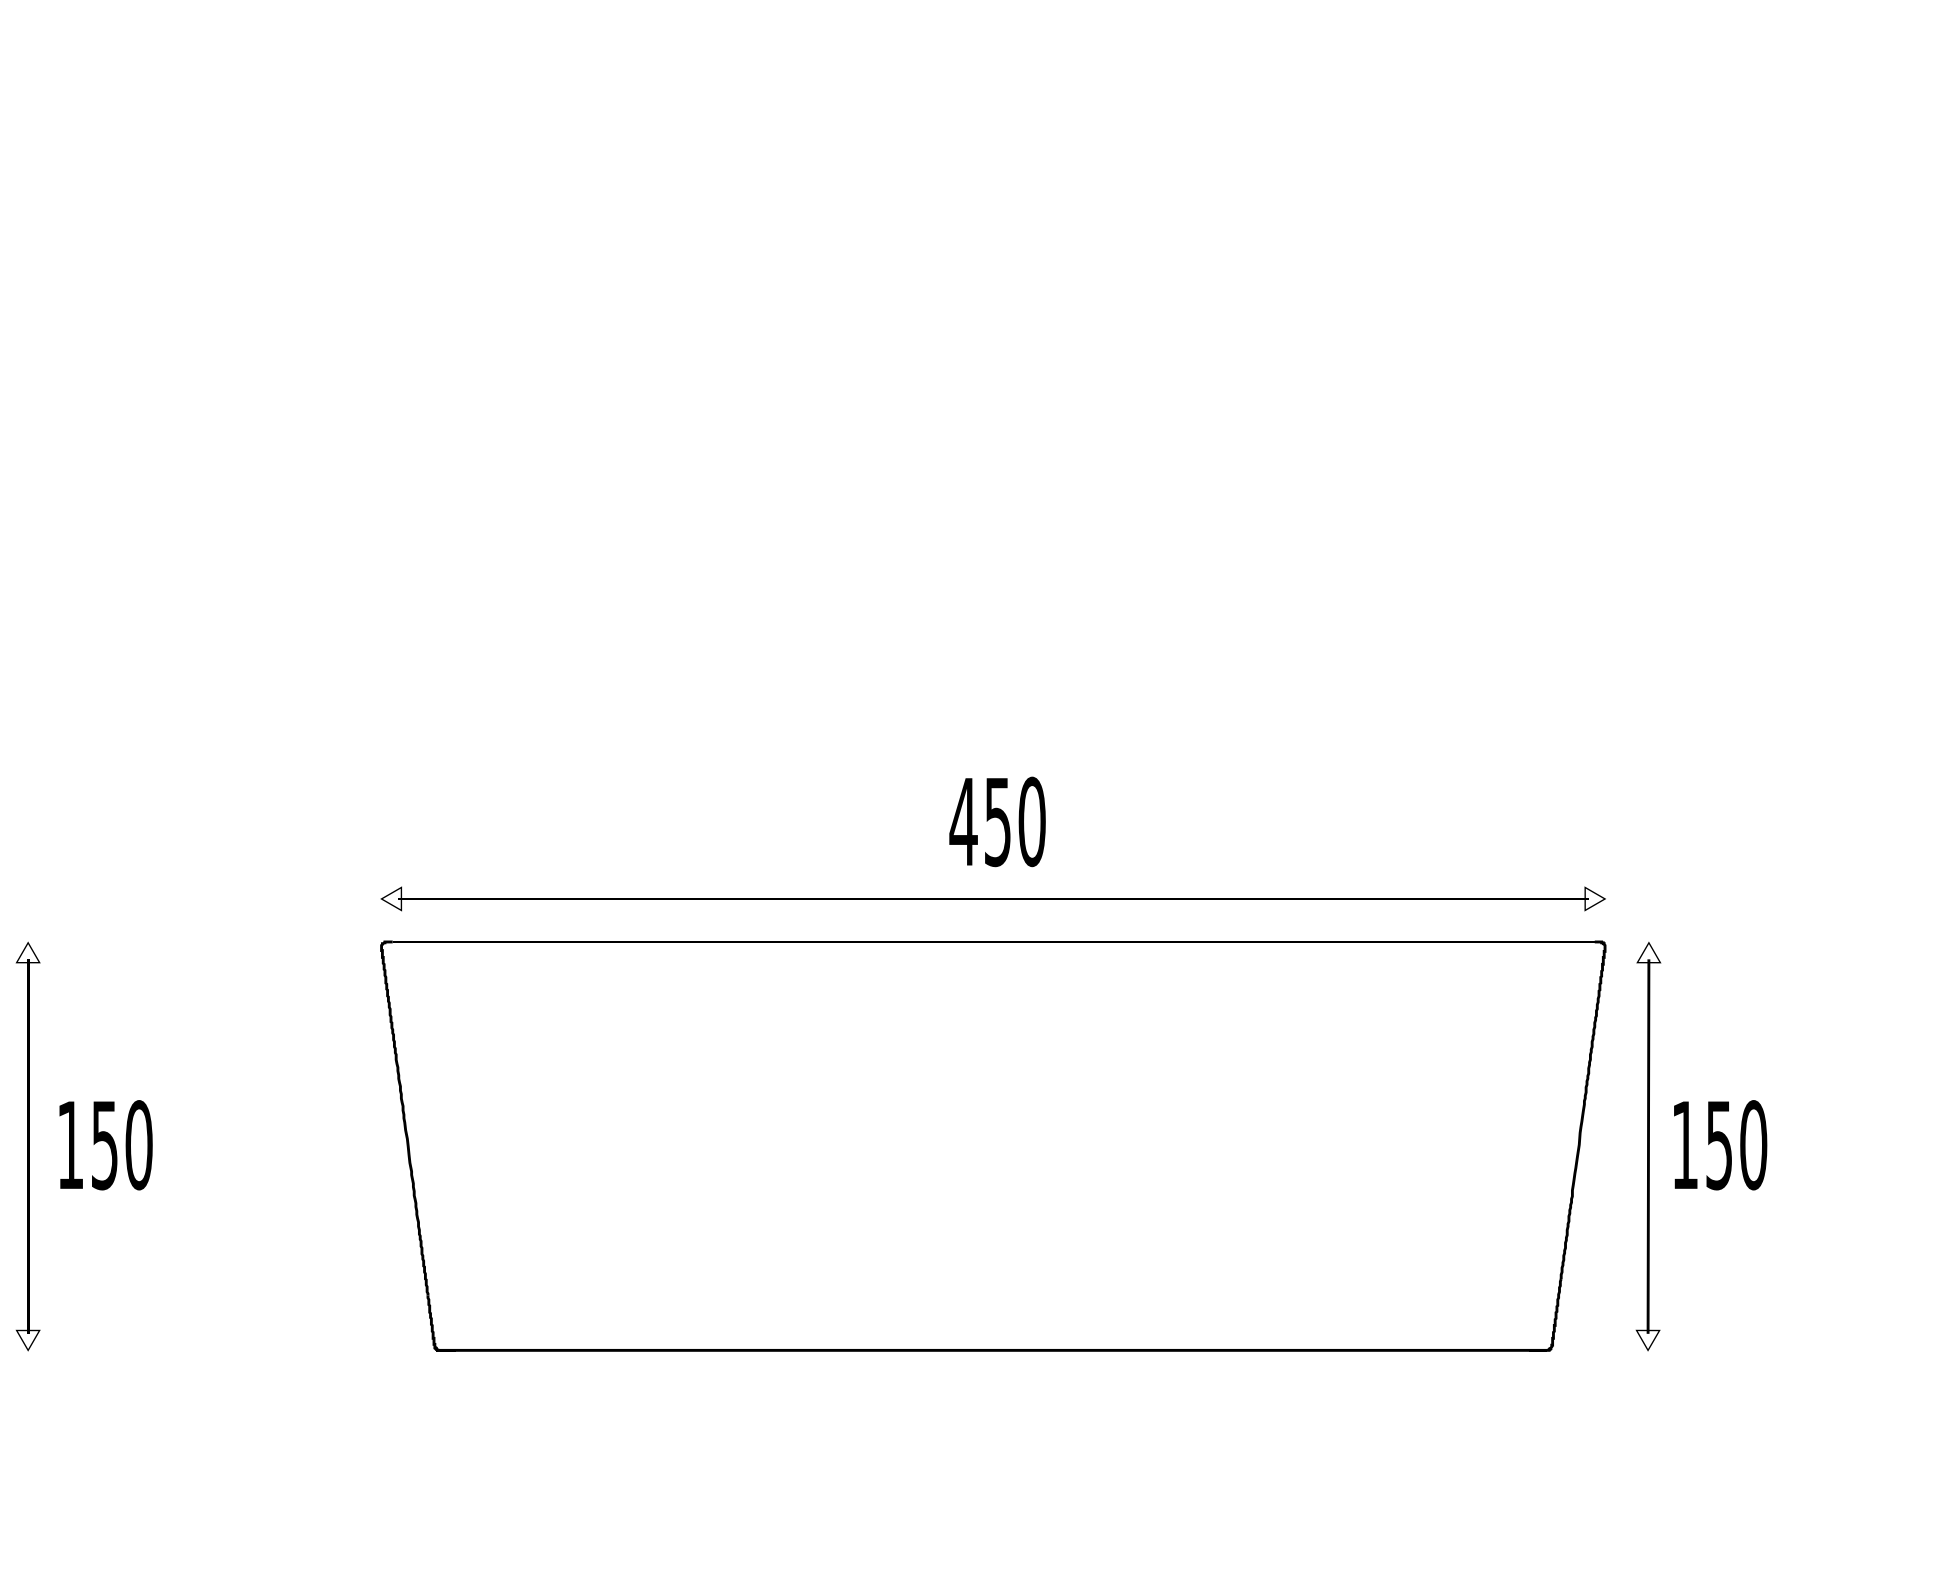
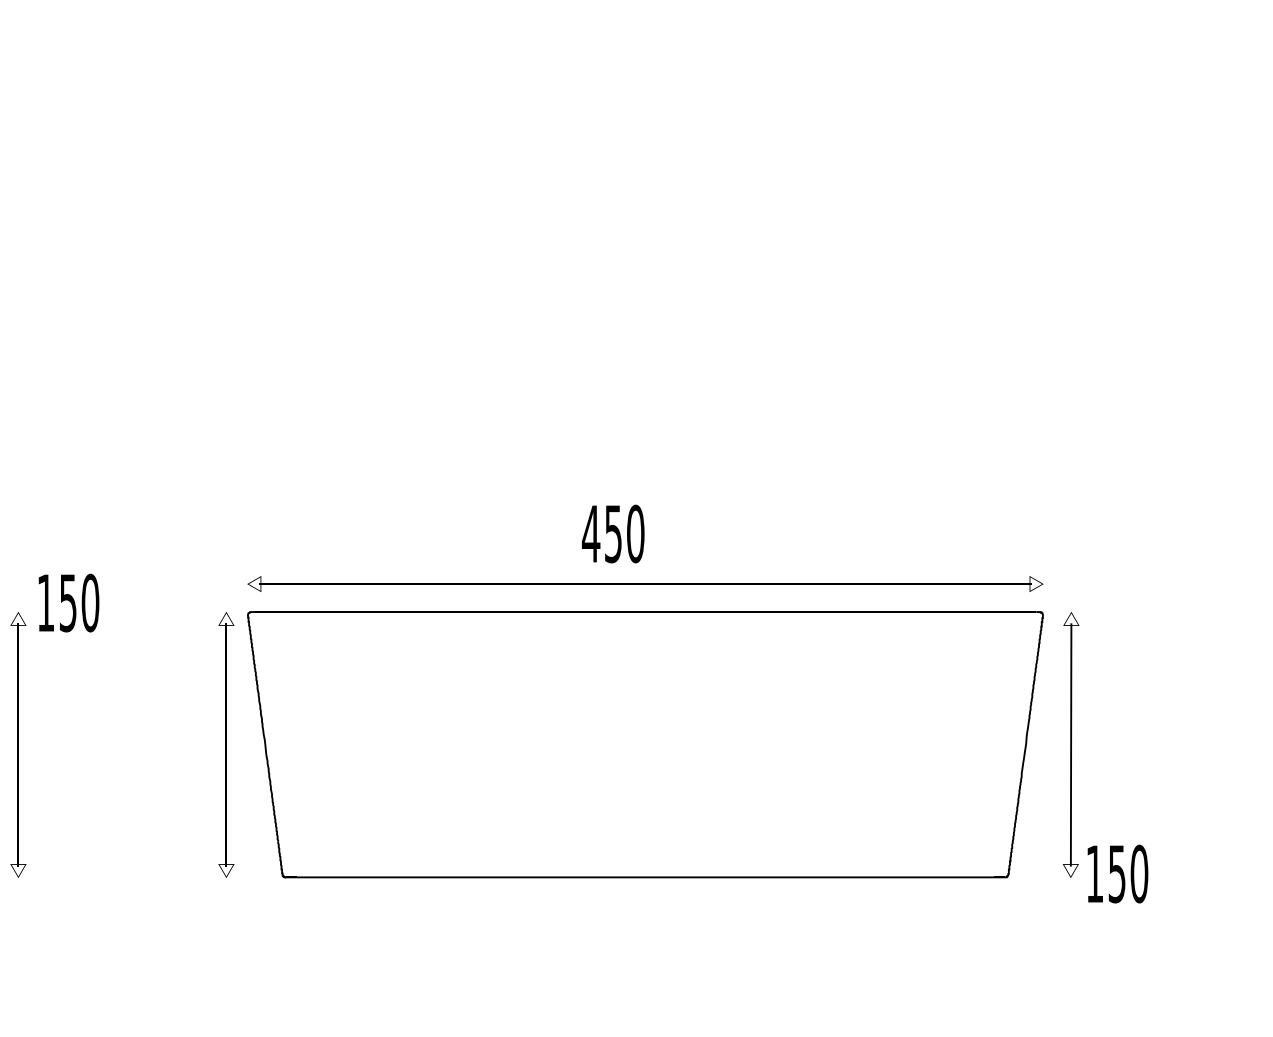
text: (997, 821) -> (613, 533), moved
text: (105, 1144) -> (68, 602), moved
text: (1719, 1144) -> (1117, 873), moved
part: (348, 1145) -> (226, 744), added

